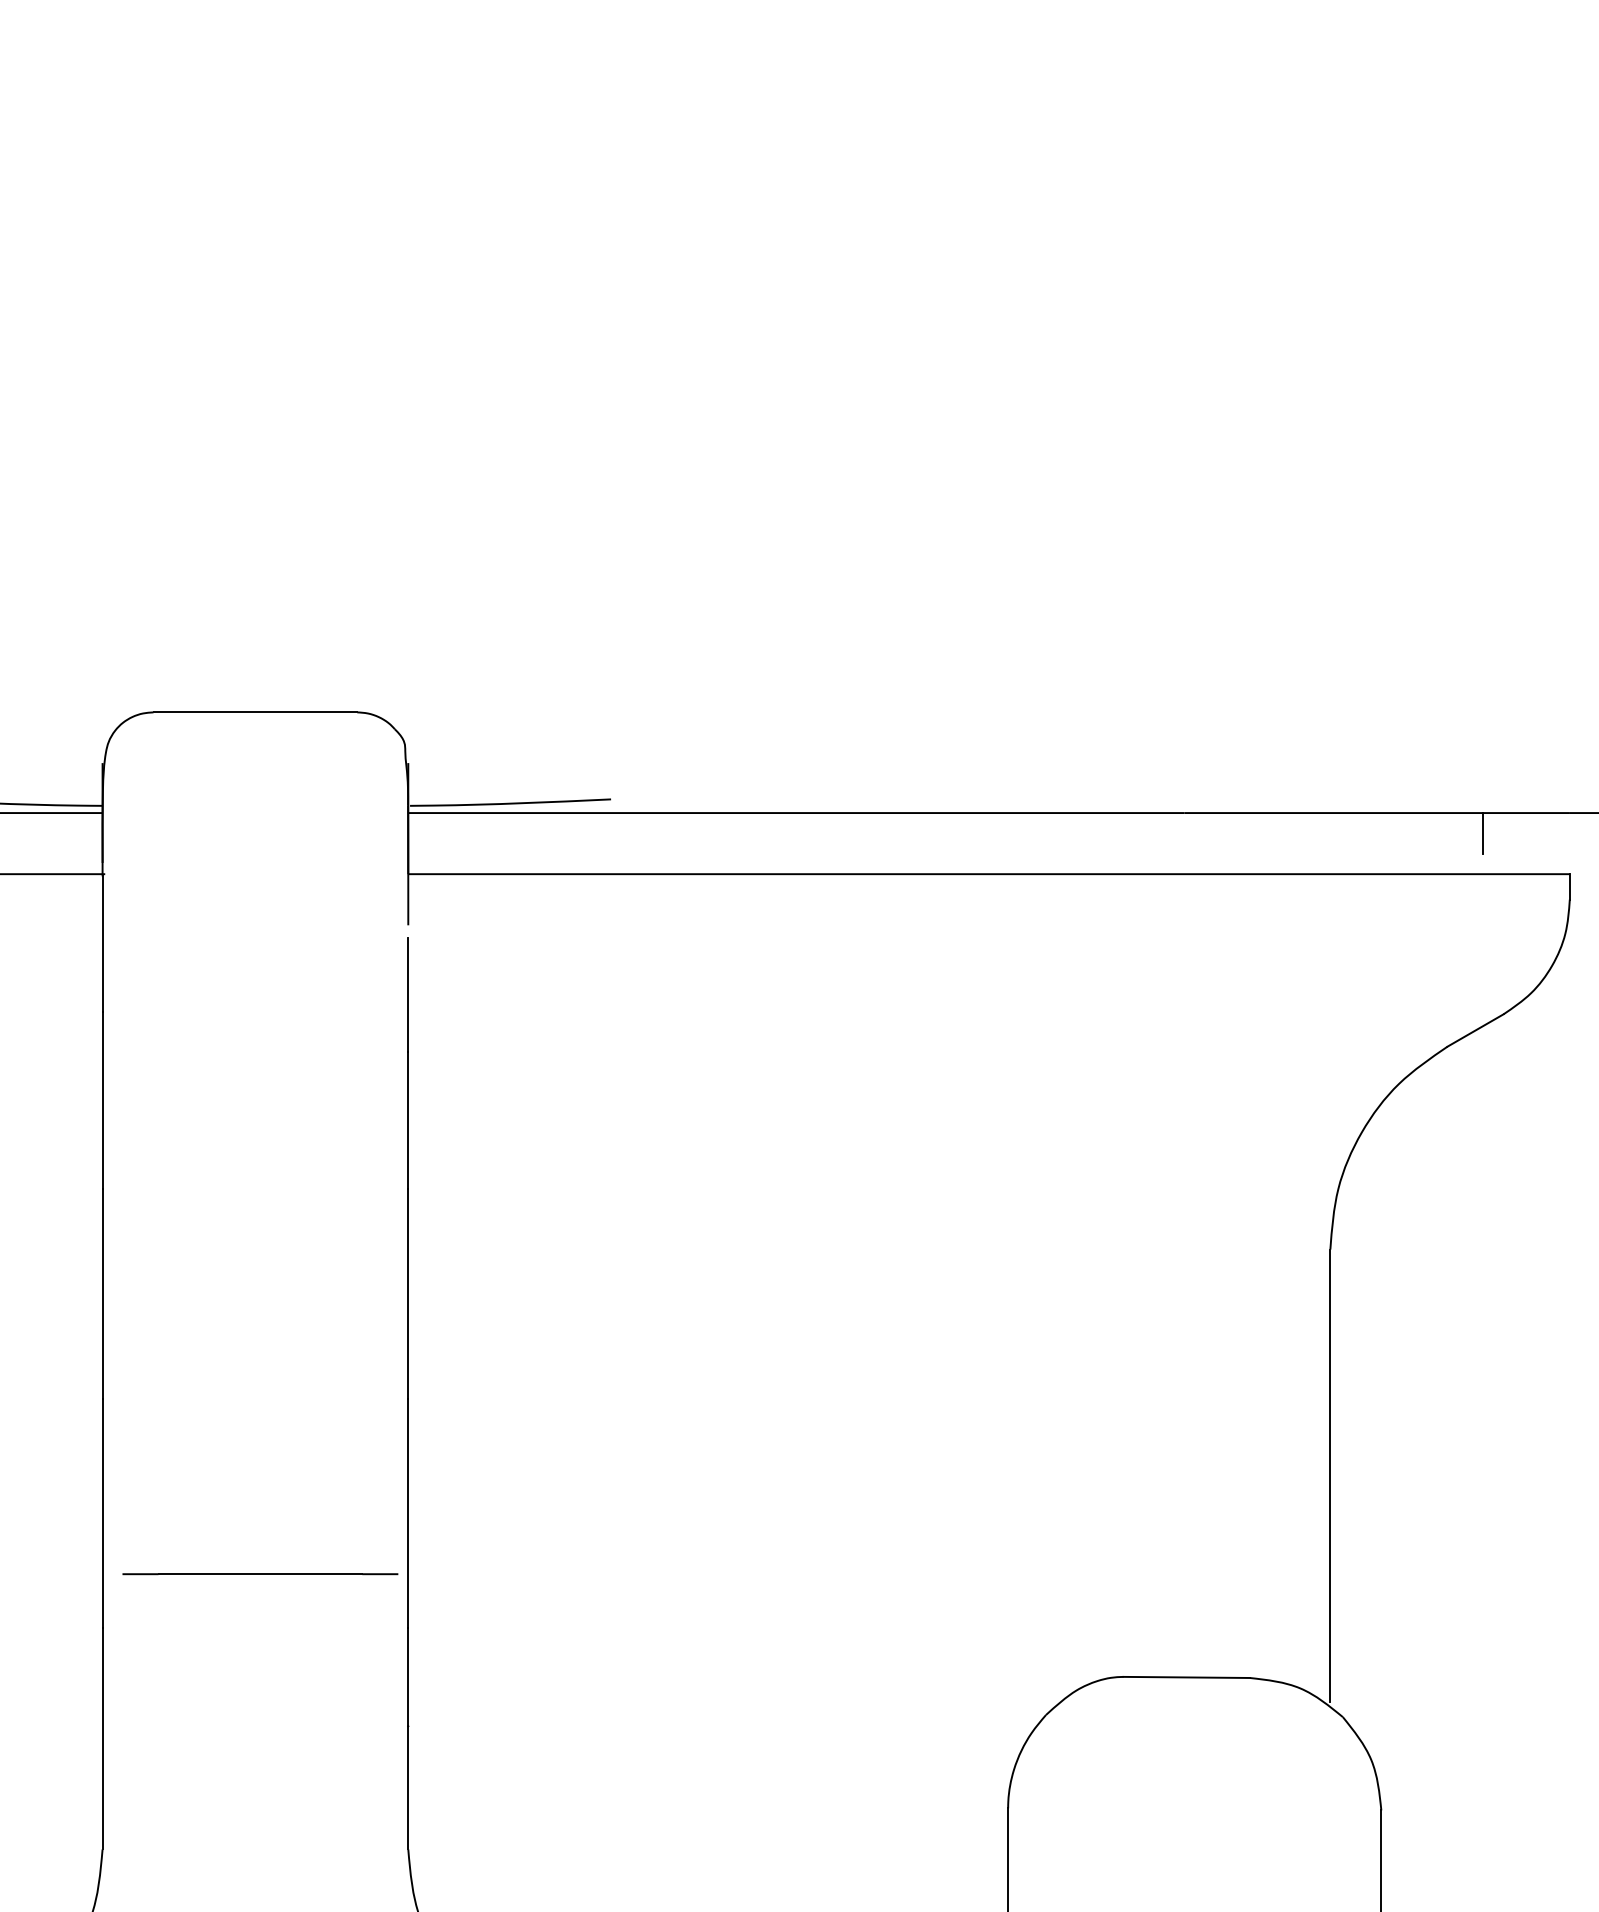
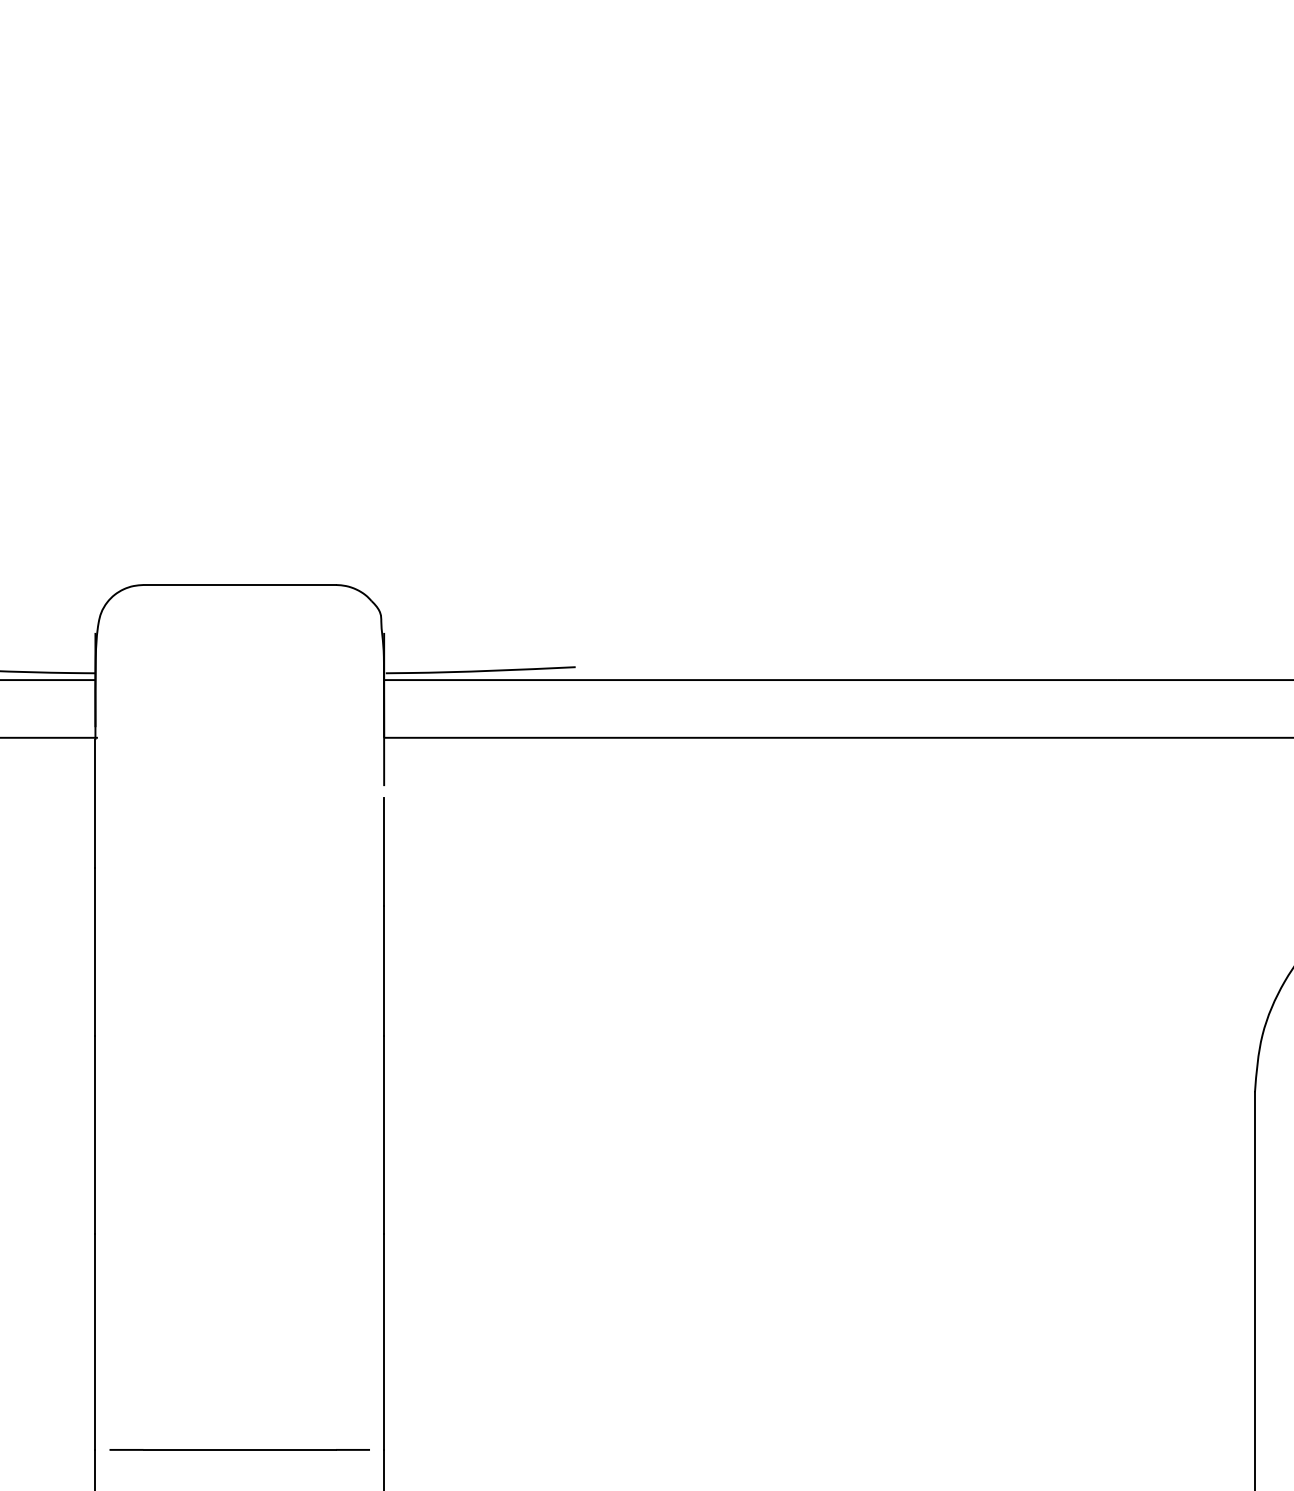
line: (260, 1574) -> (239, 1450), moved

